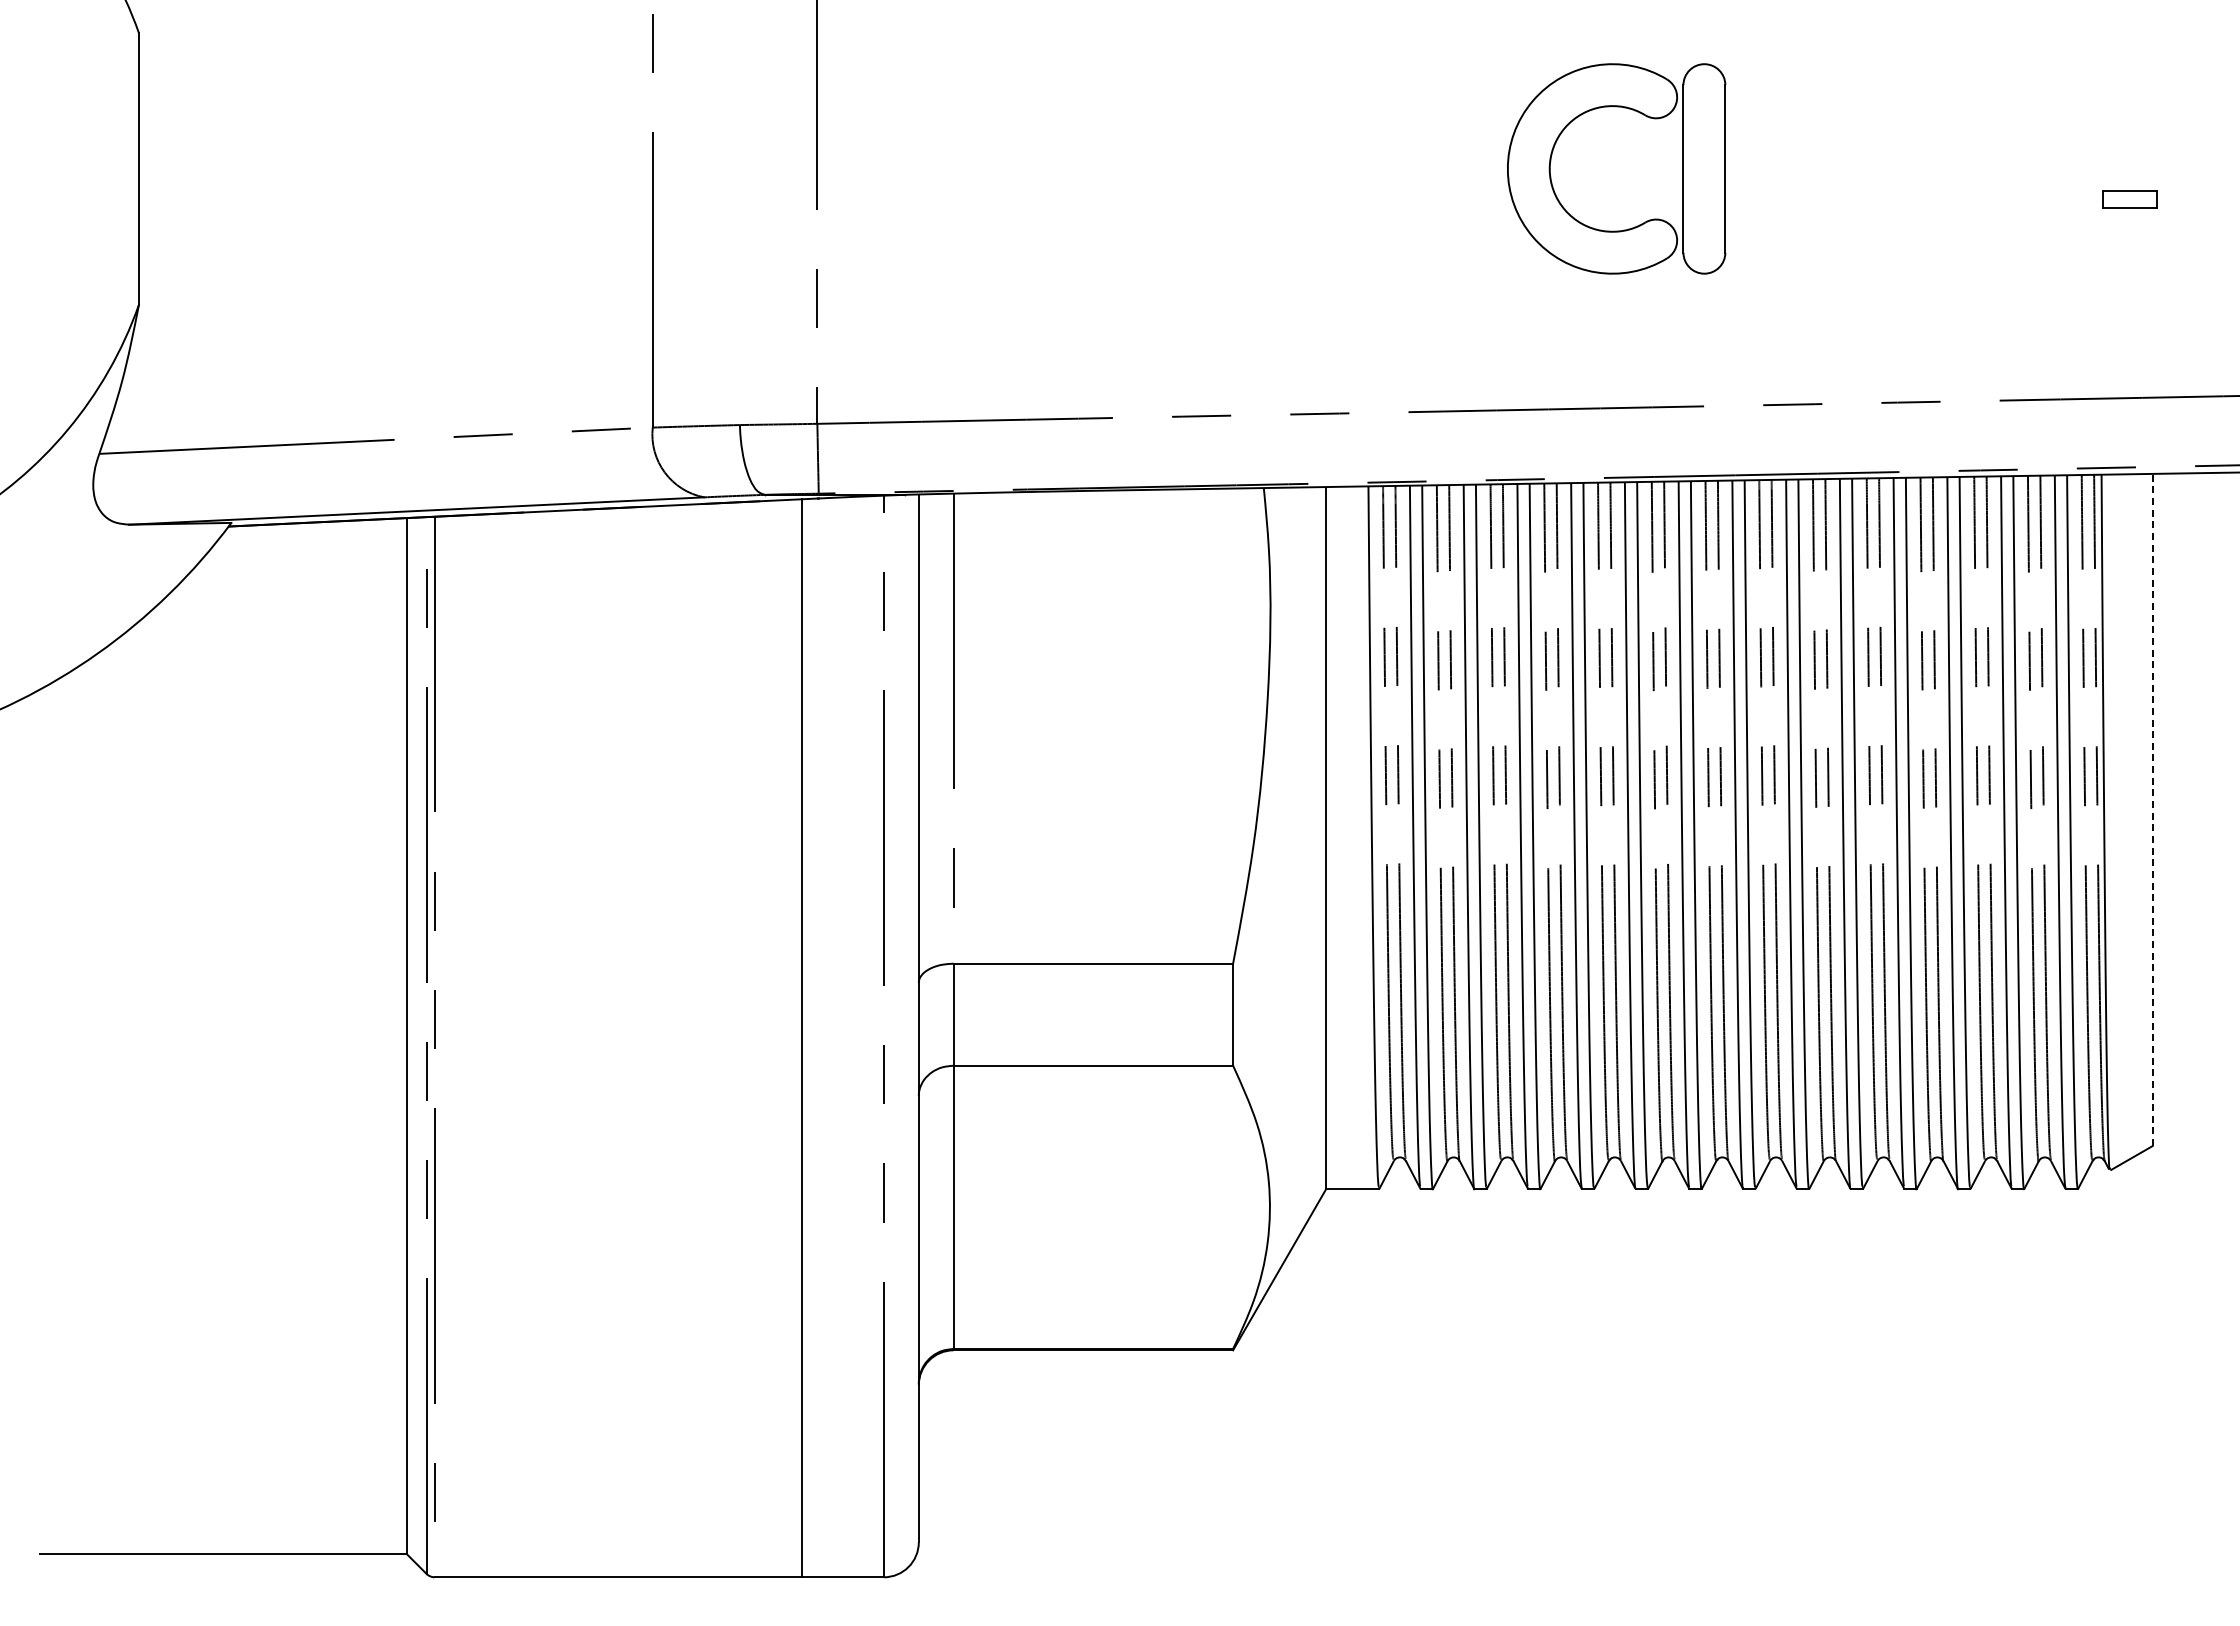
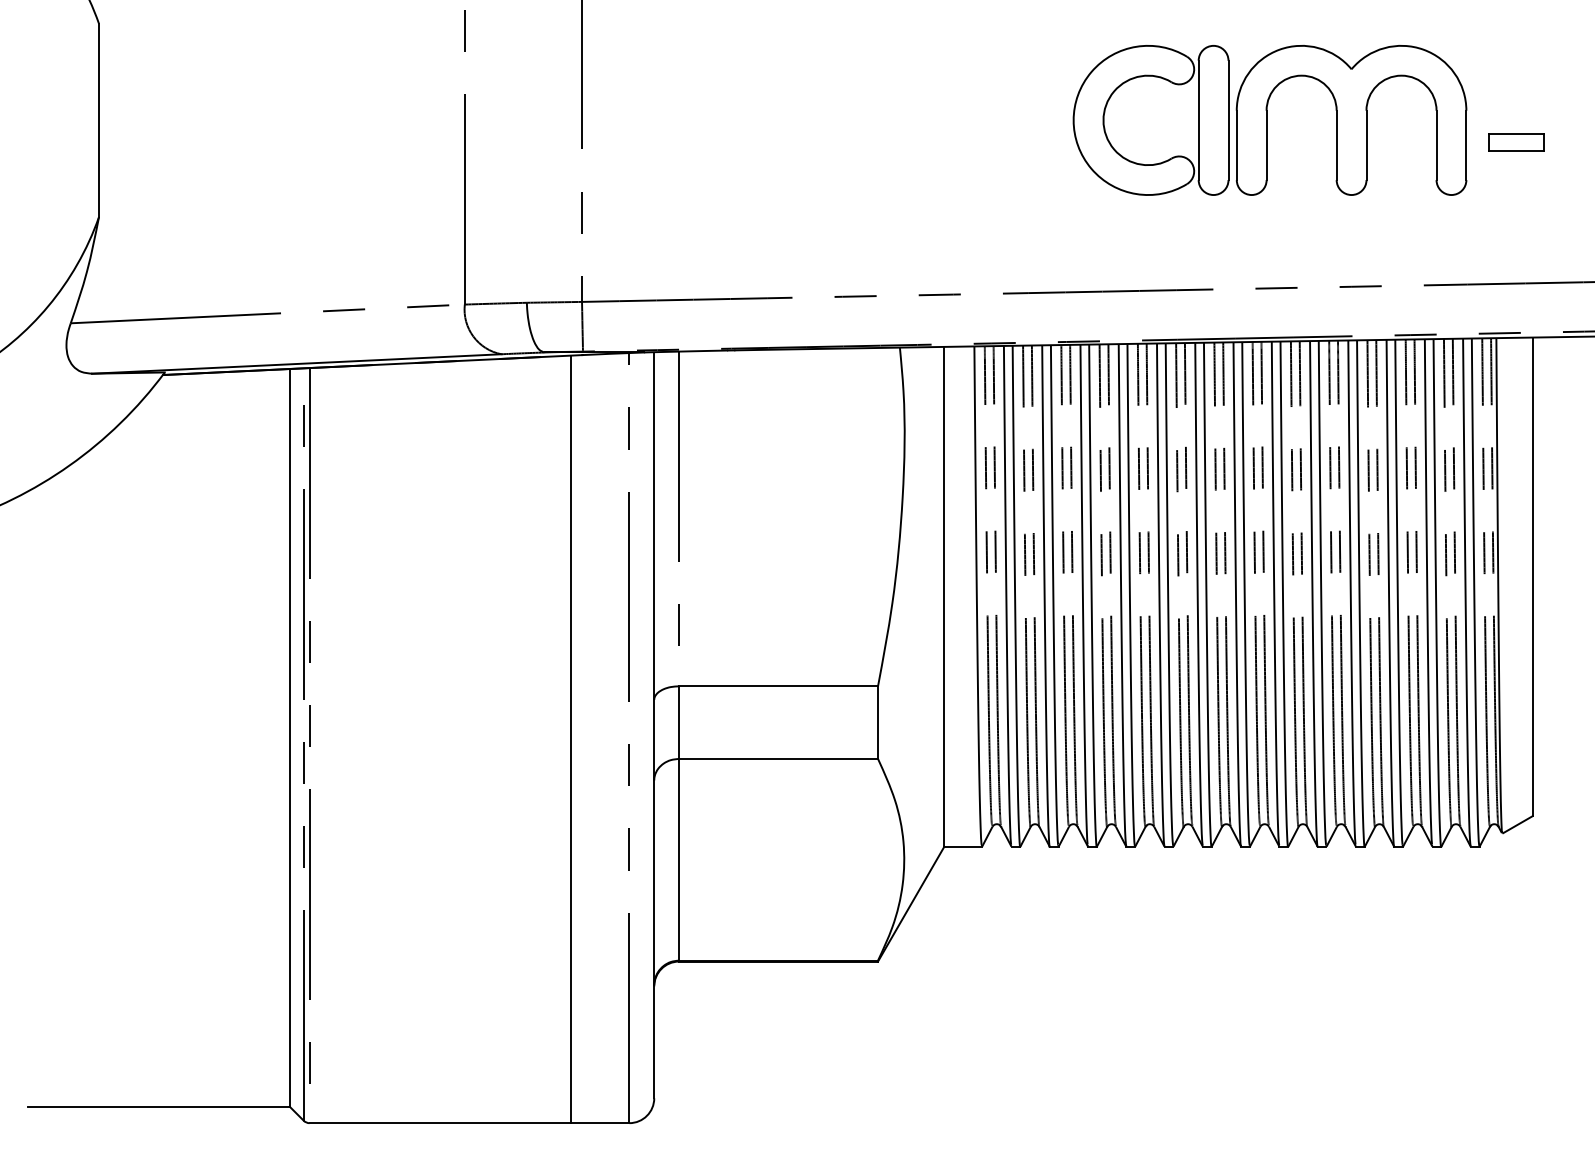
part: (1898, 168) -> (1351, 120), added
part: (2129, 199) -> (1516, 142), size x1.43
line: (2152, 809) -> (1532, 576), dashed -> solid

